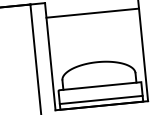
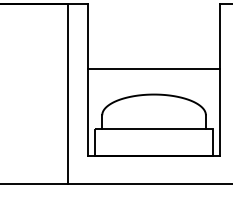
line: (92, 13) -> (153, 69), moved
line: (100, 100) -> (153, 148), removed

